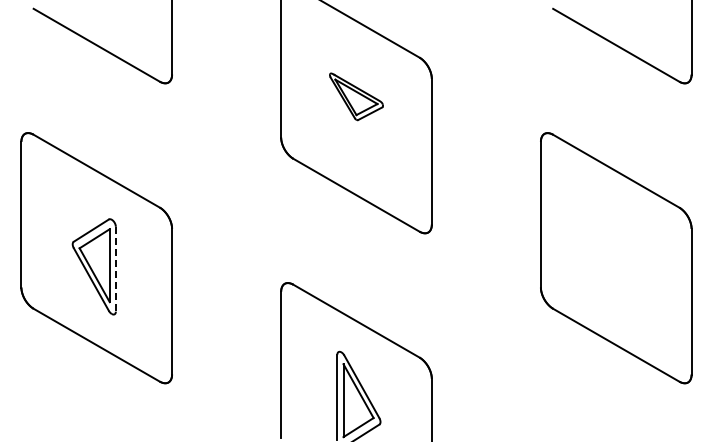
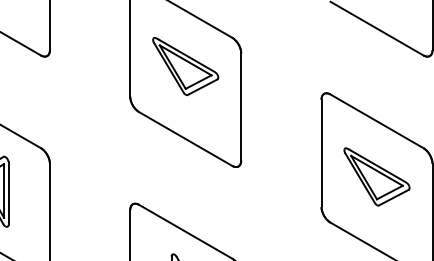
part: (356, 96) -> (185, 66), size x1.67
part: (616, 246) -> (377, 176), added
line: (115, 269) -> (8, 193), dashed -> solid

